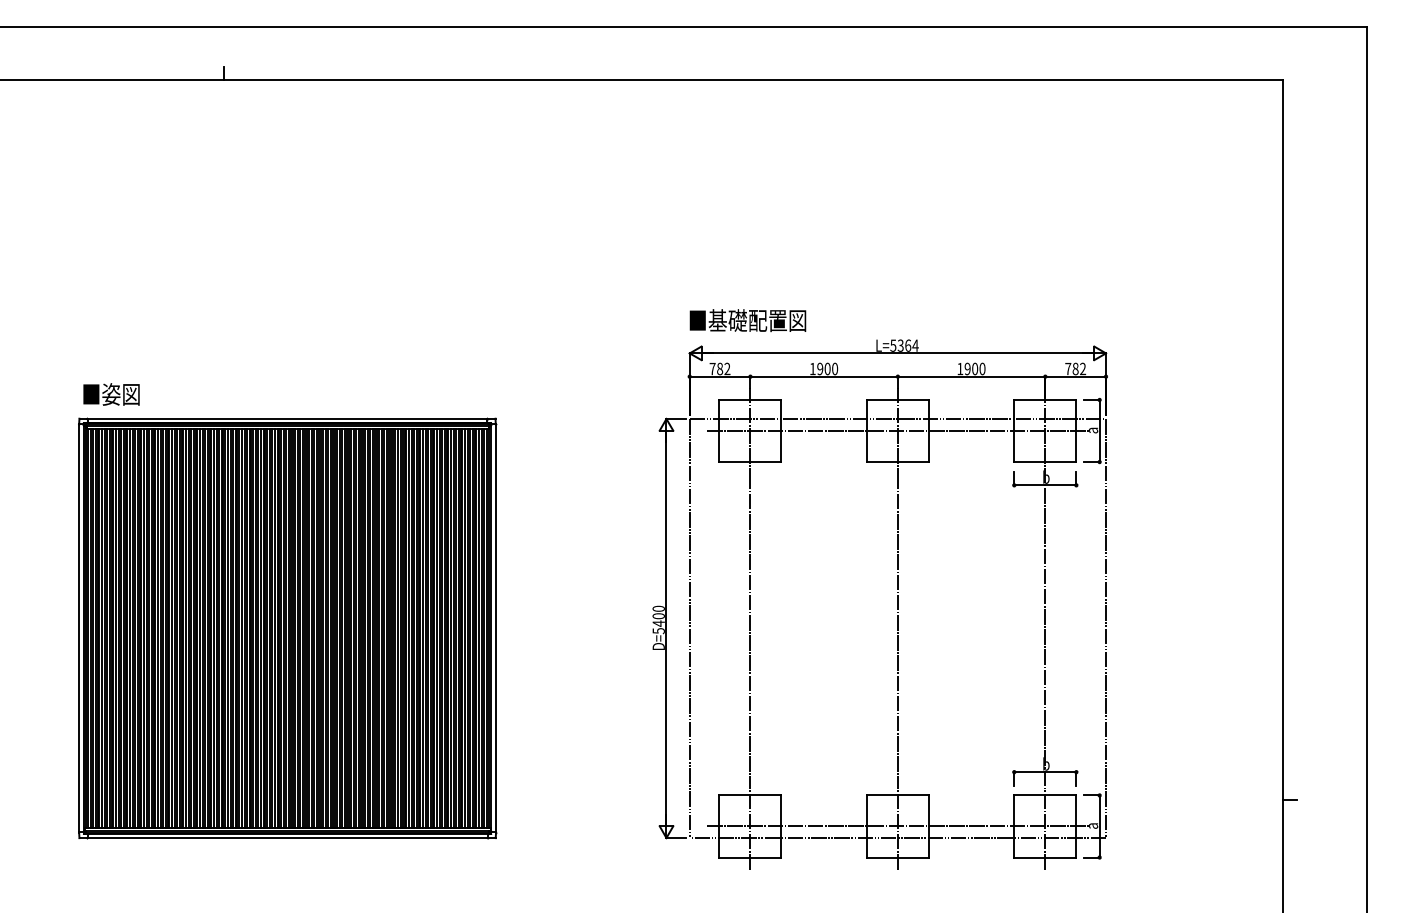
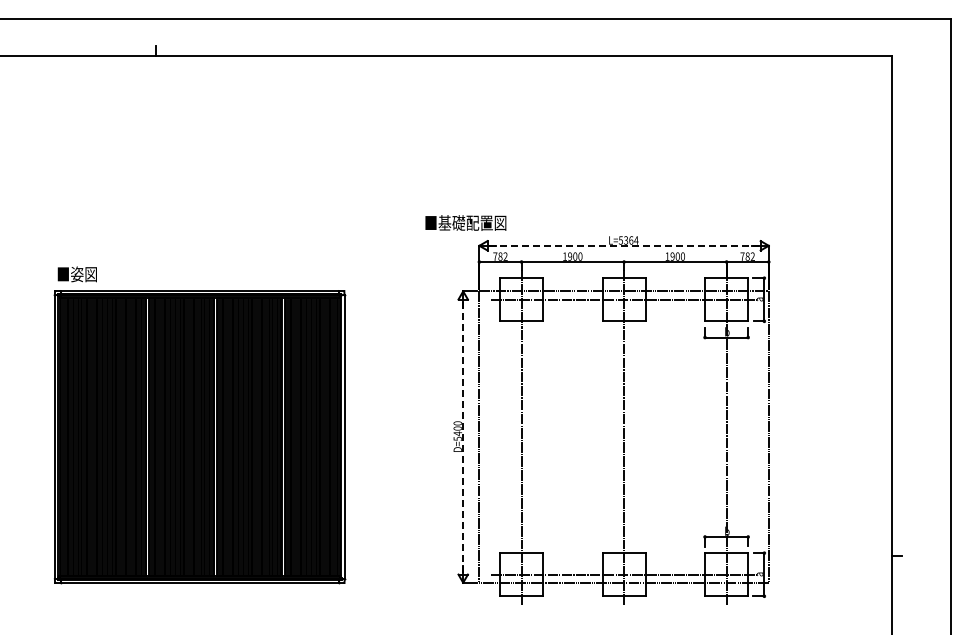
text: (747, 319) -> (465, 222), moved
line: (898, 352) -> (624, 245), solid -> dashed
line: (666, 627) -> (463, 436), solid -> dashed

